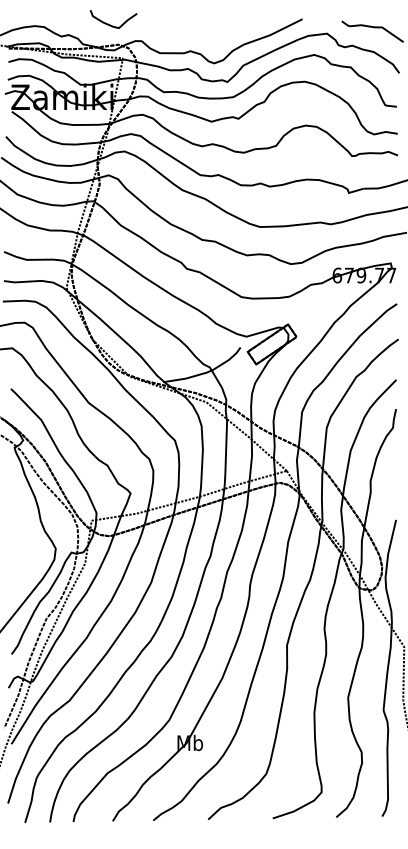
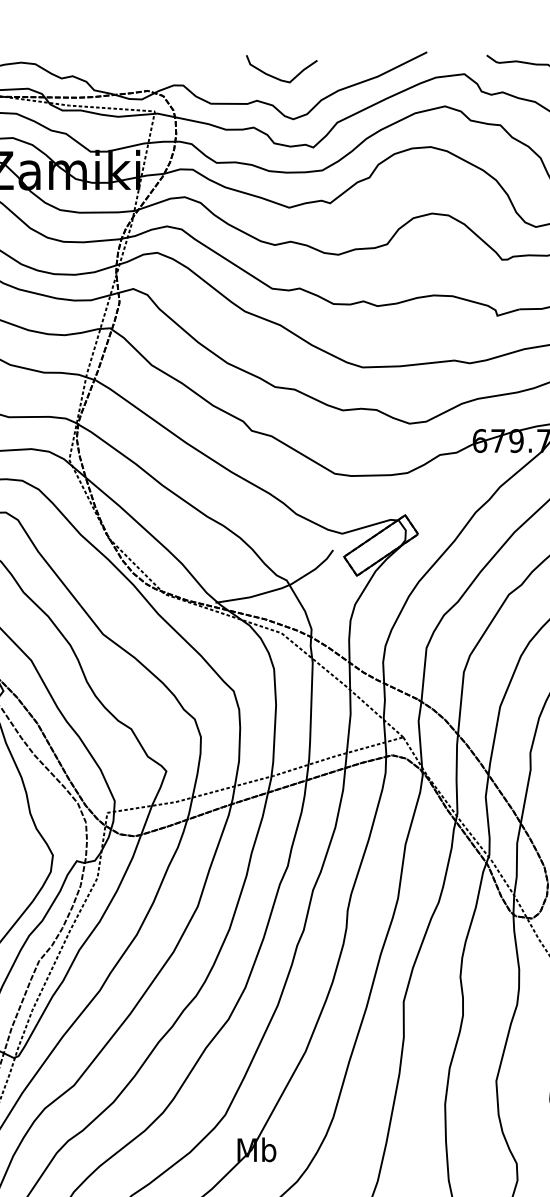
curve: (110, 24) -> (276, 76), moved

